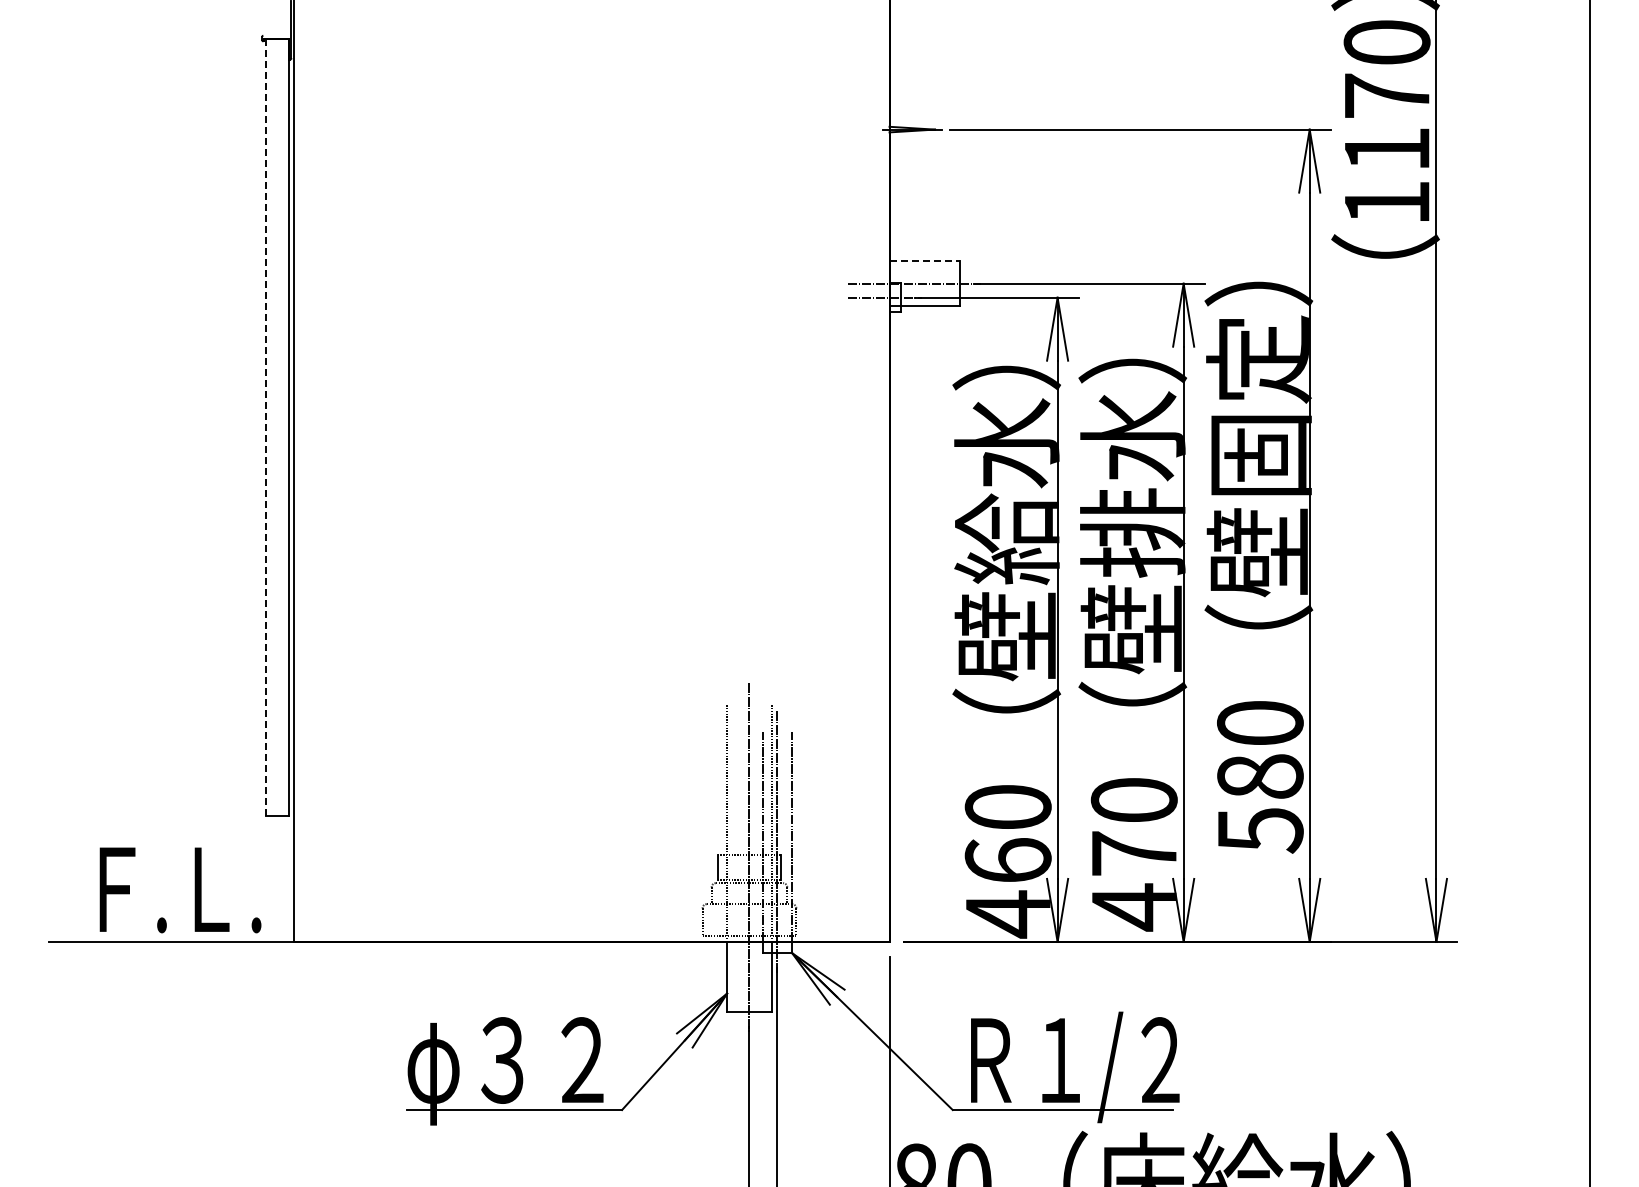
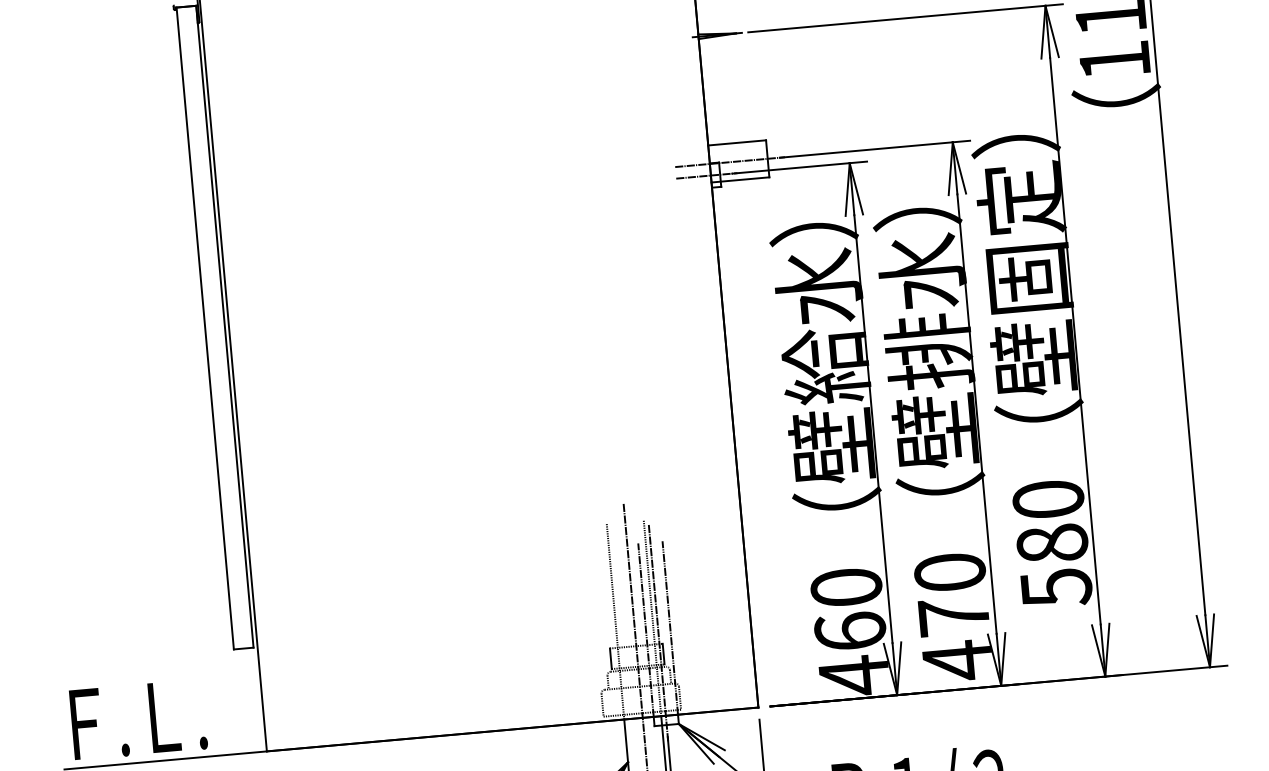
line: (925, 261) -> (737, 143), dashed -> solid
line: (265, 427) -> (205, 328), dashed -> solid
text: (180, 890) -> (138, 720), moved

